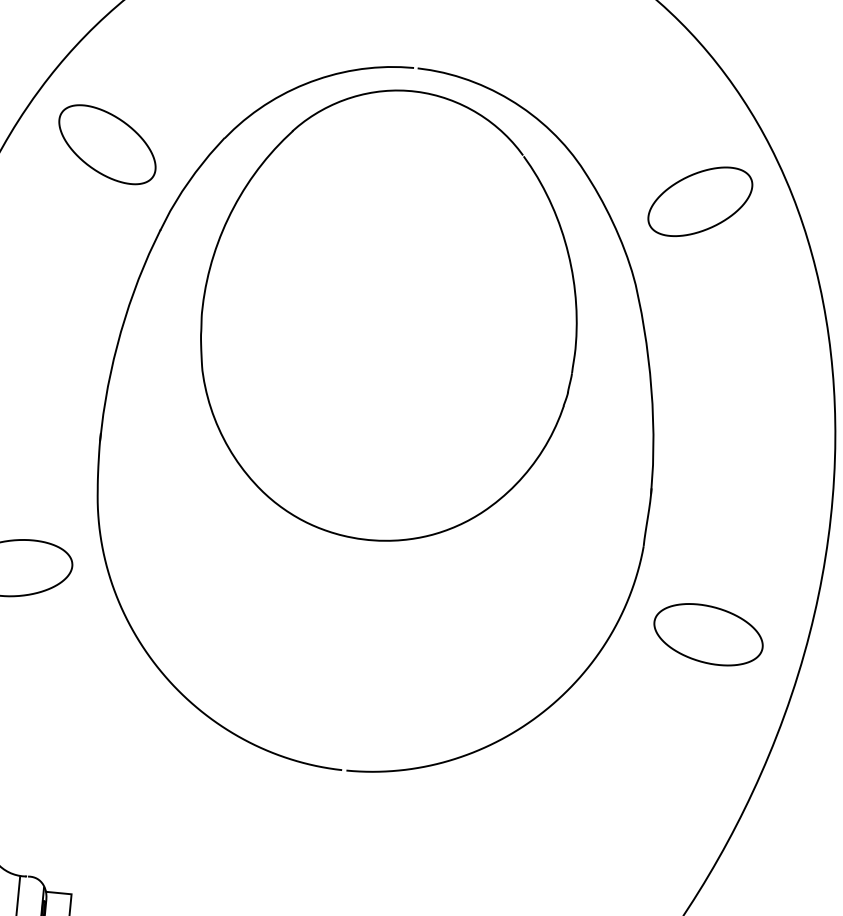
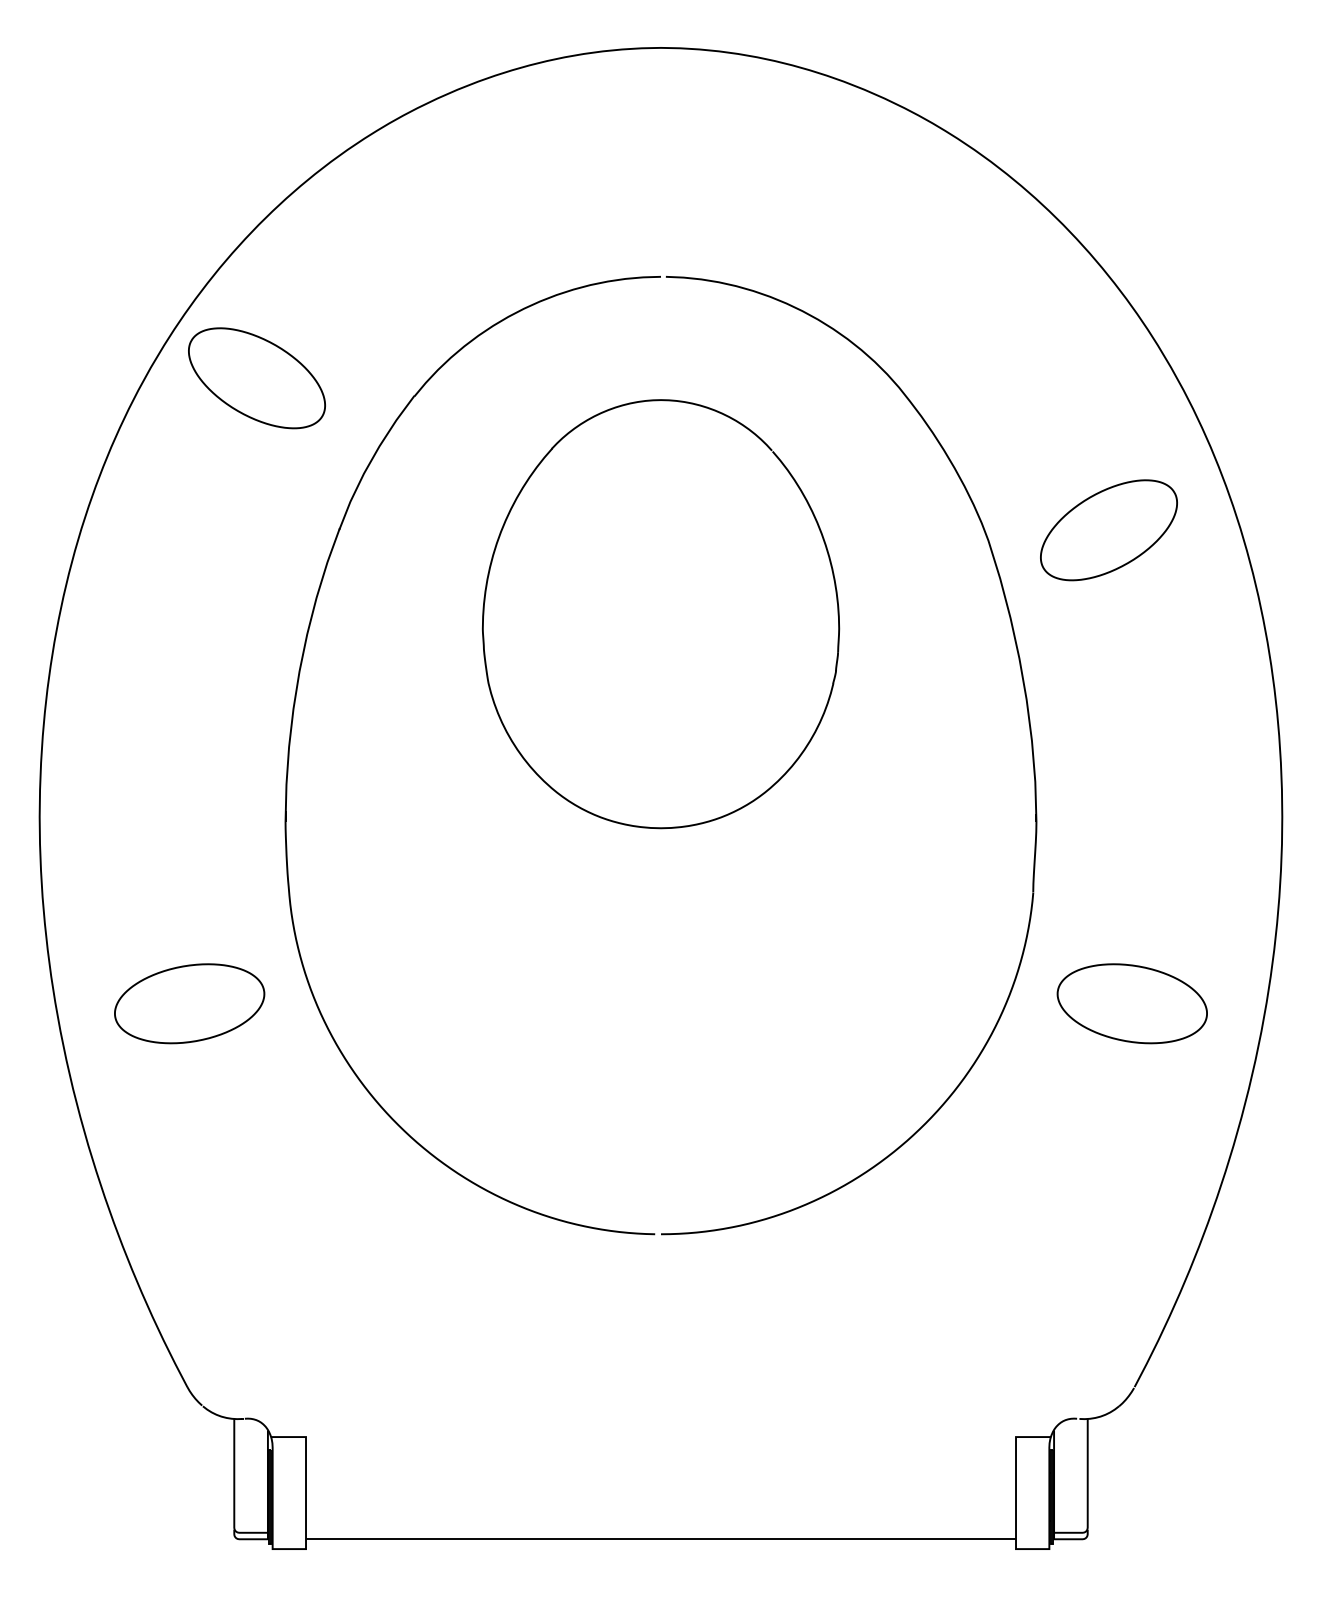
part: (107, 144) -> (256, 378), moved
part: (700, 201) -> (1108, 530), moved
part: (389, 315) -> (660, 613), size x0.7

